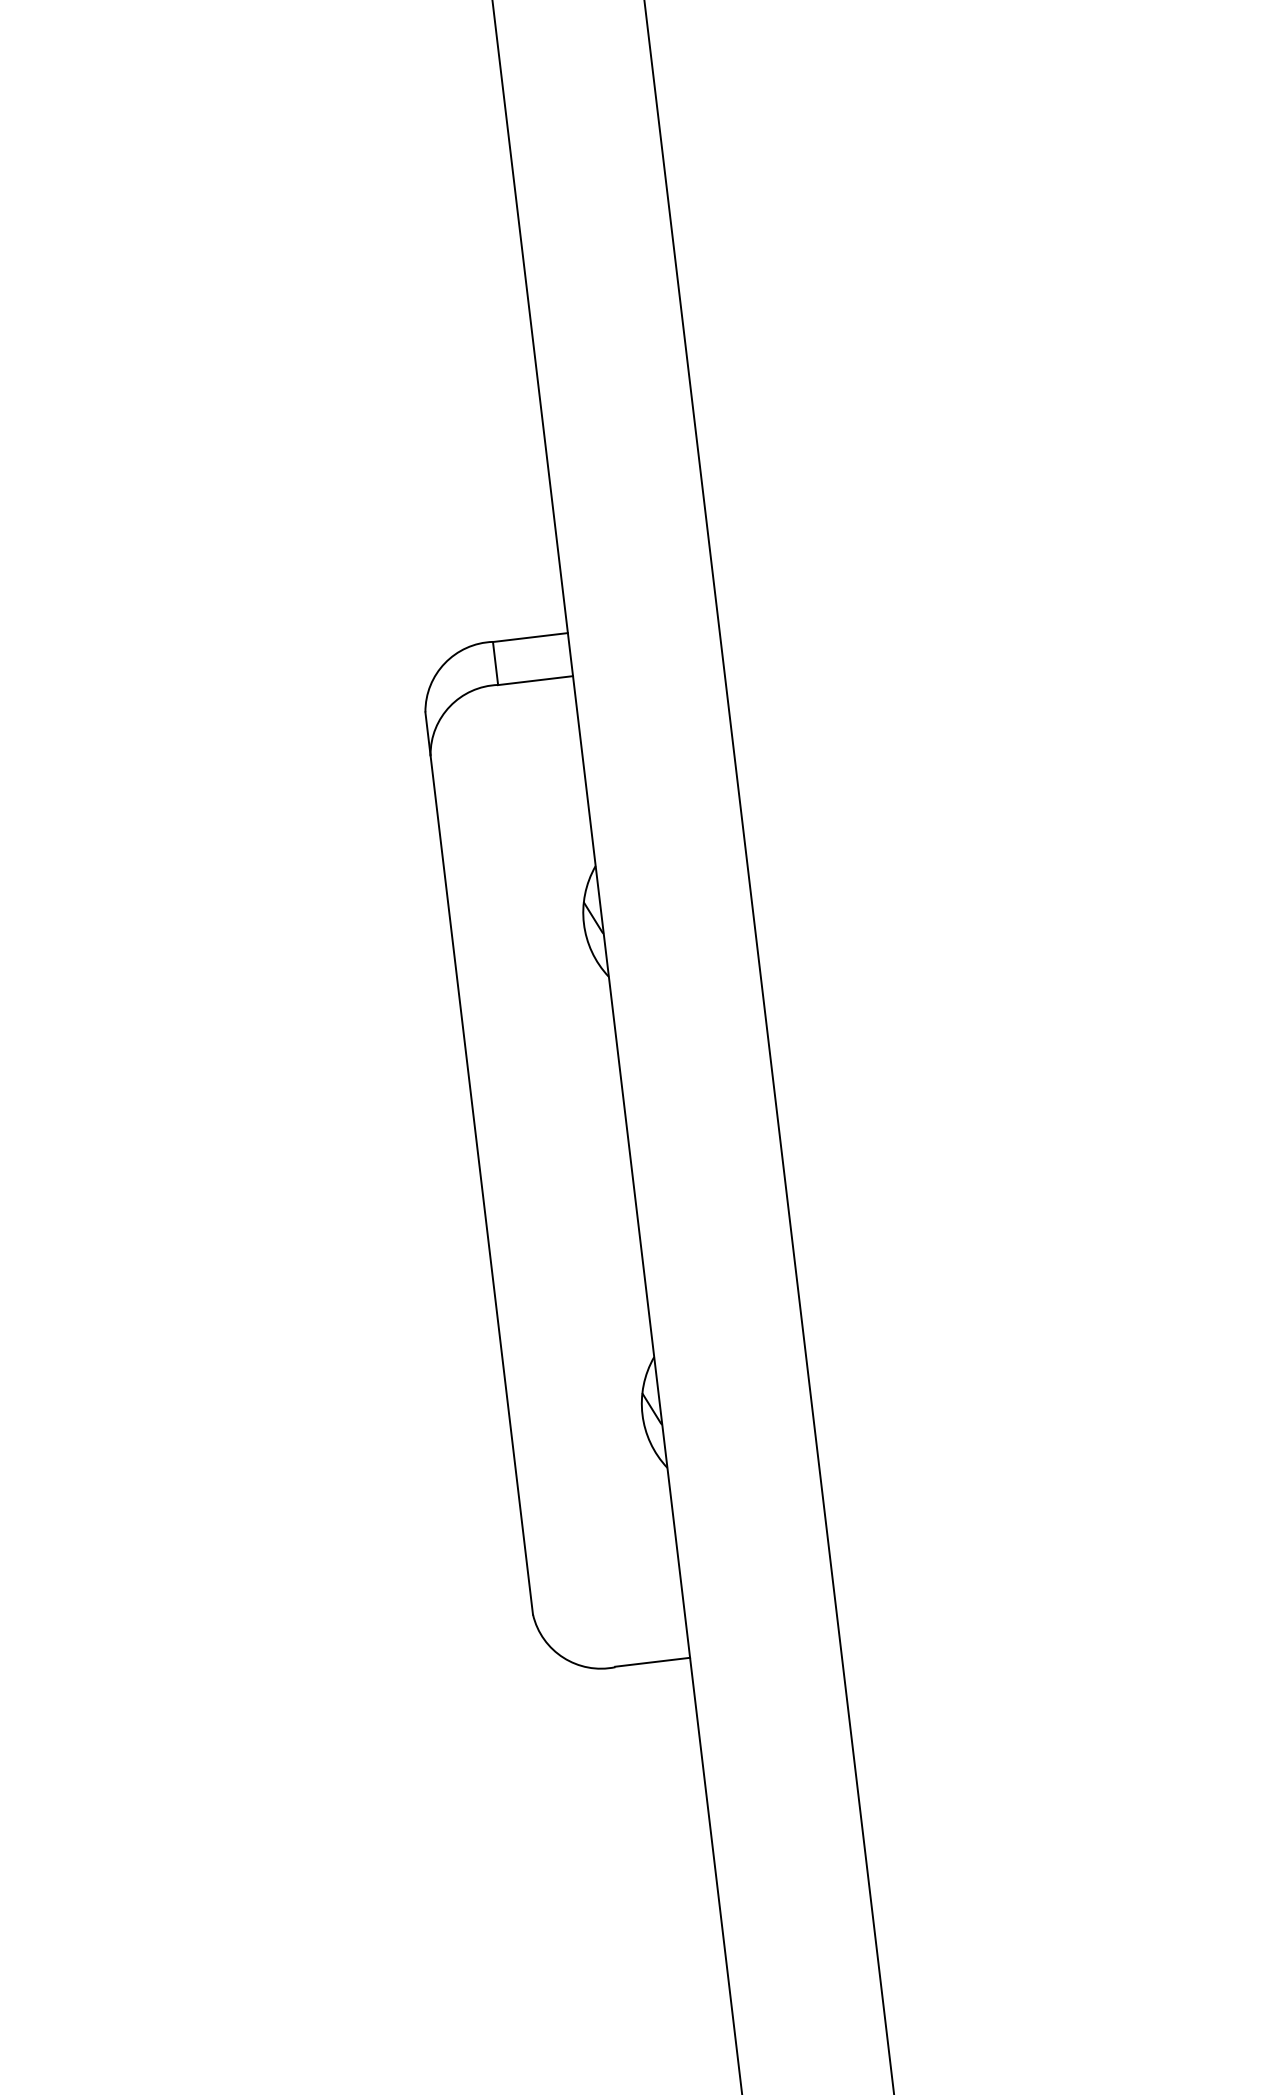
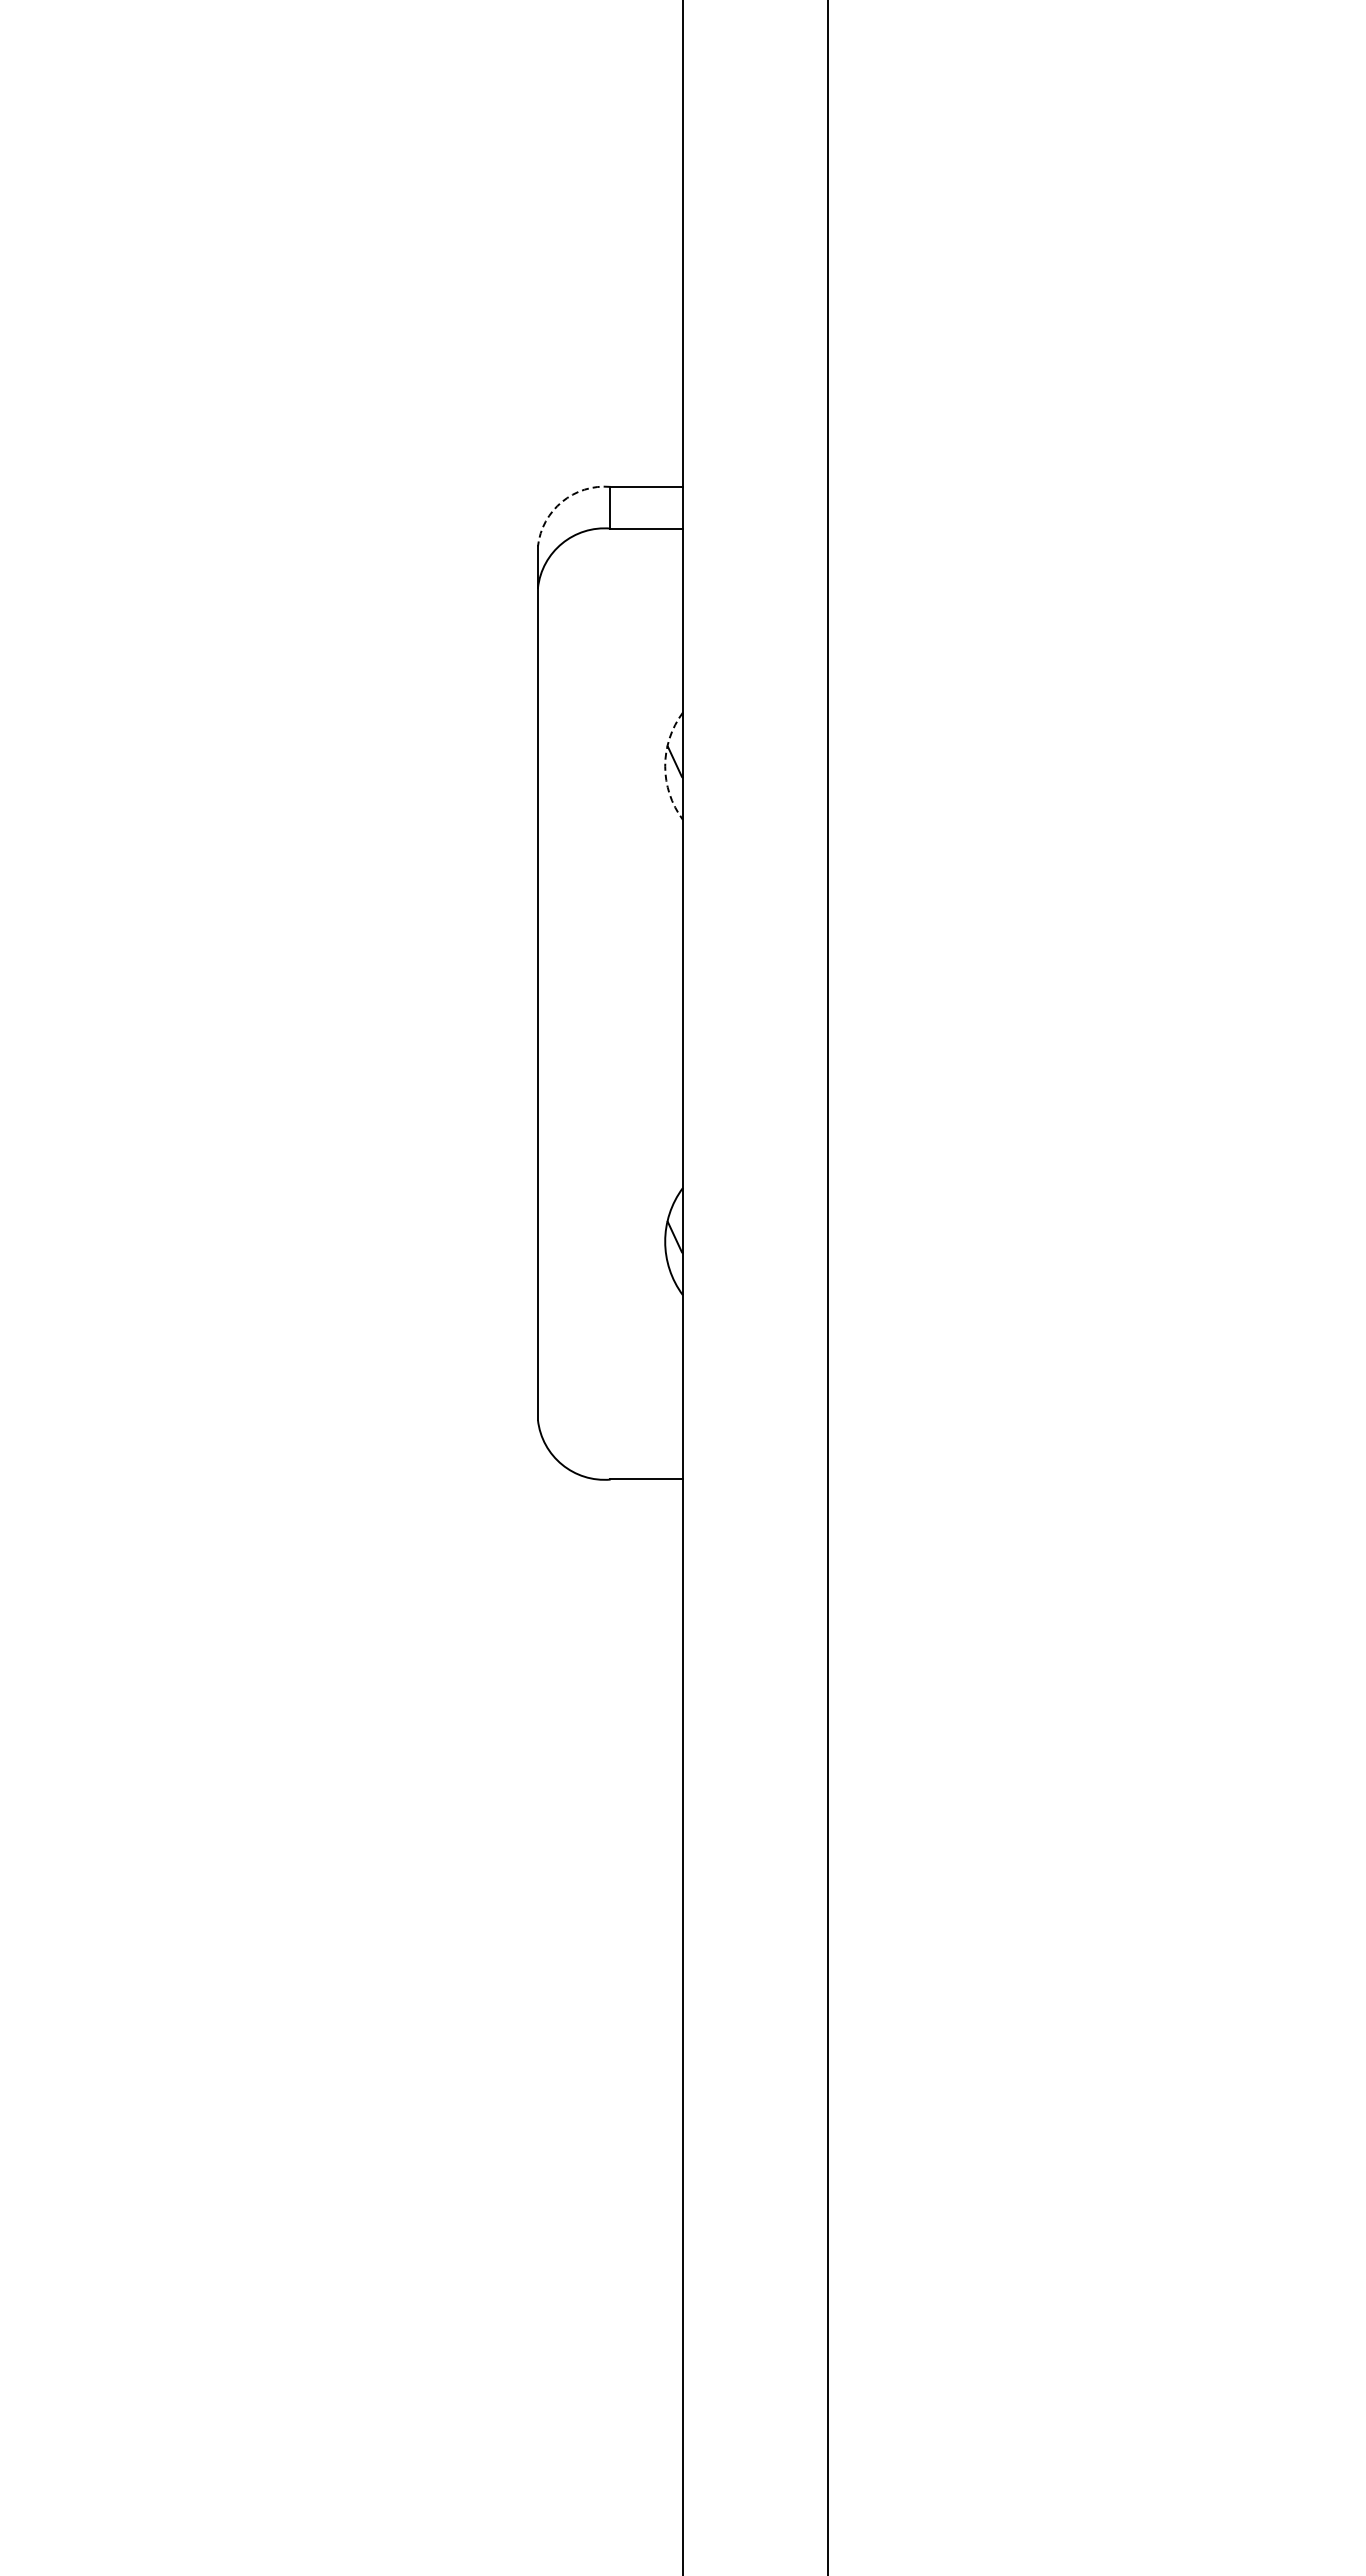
arc: (445, 662) -> (562, 501), solid -> dashed
arc: (584, 923) -> (665, 766), solid -> dashed

